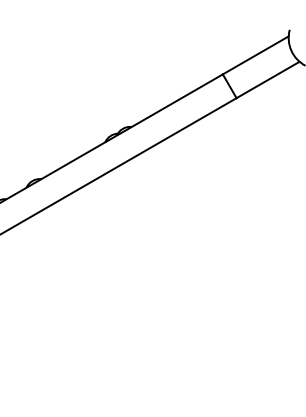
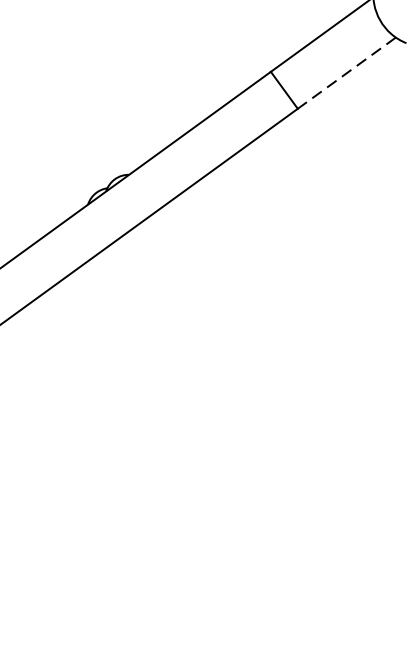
line: (267, 80) -> (345, 74), solid -> dashed

